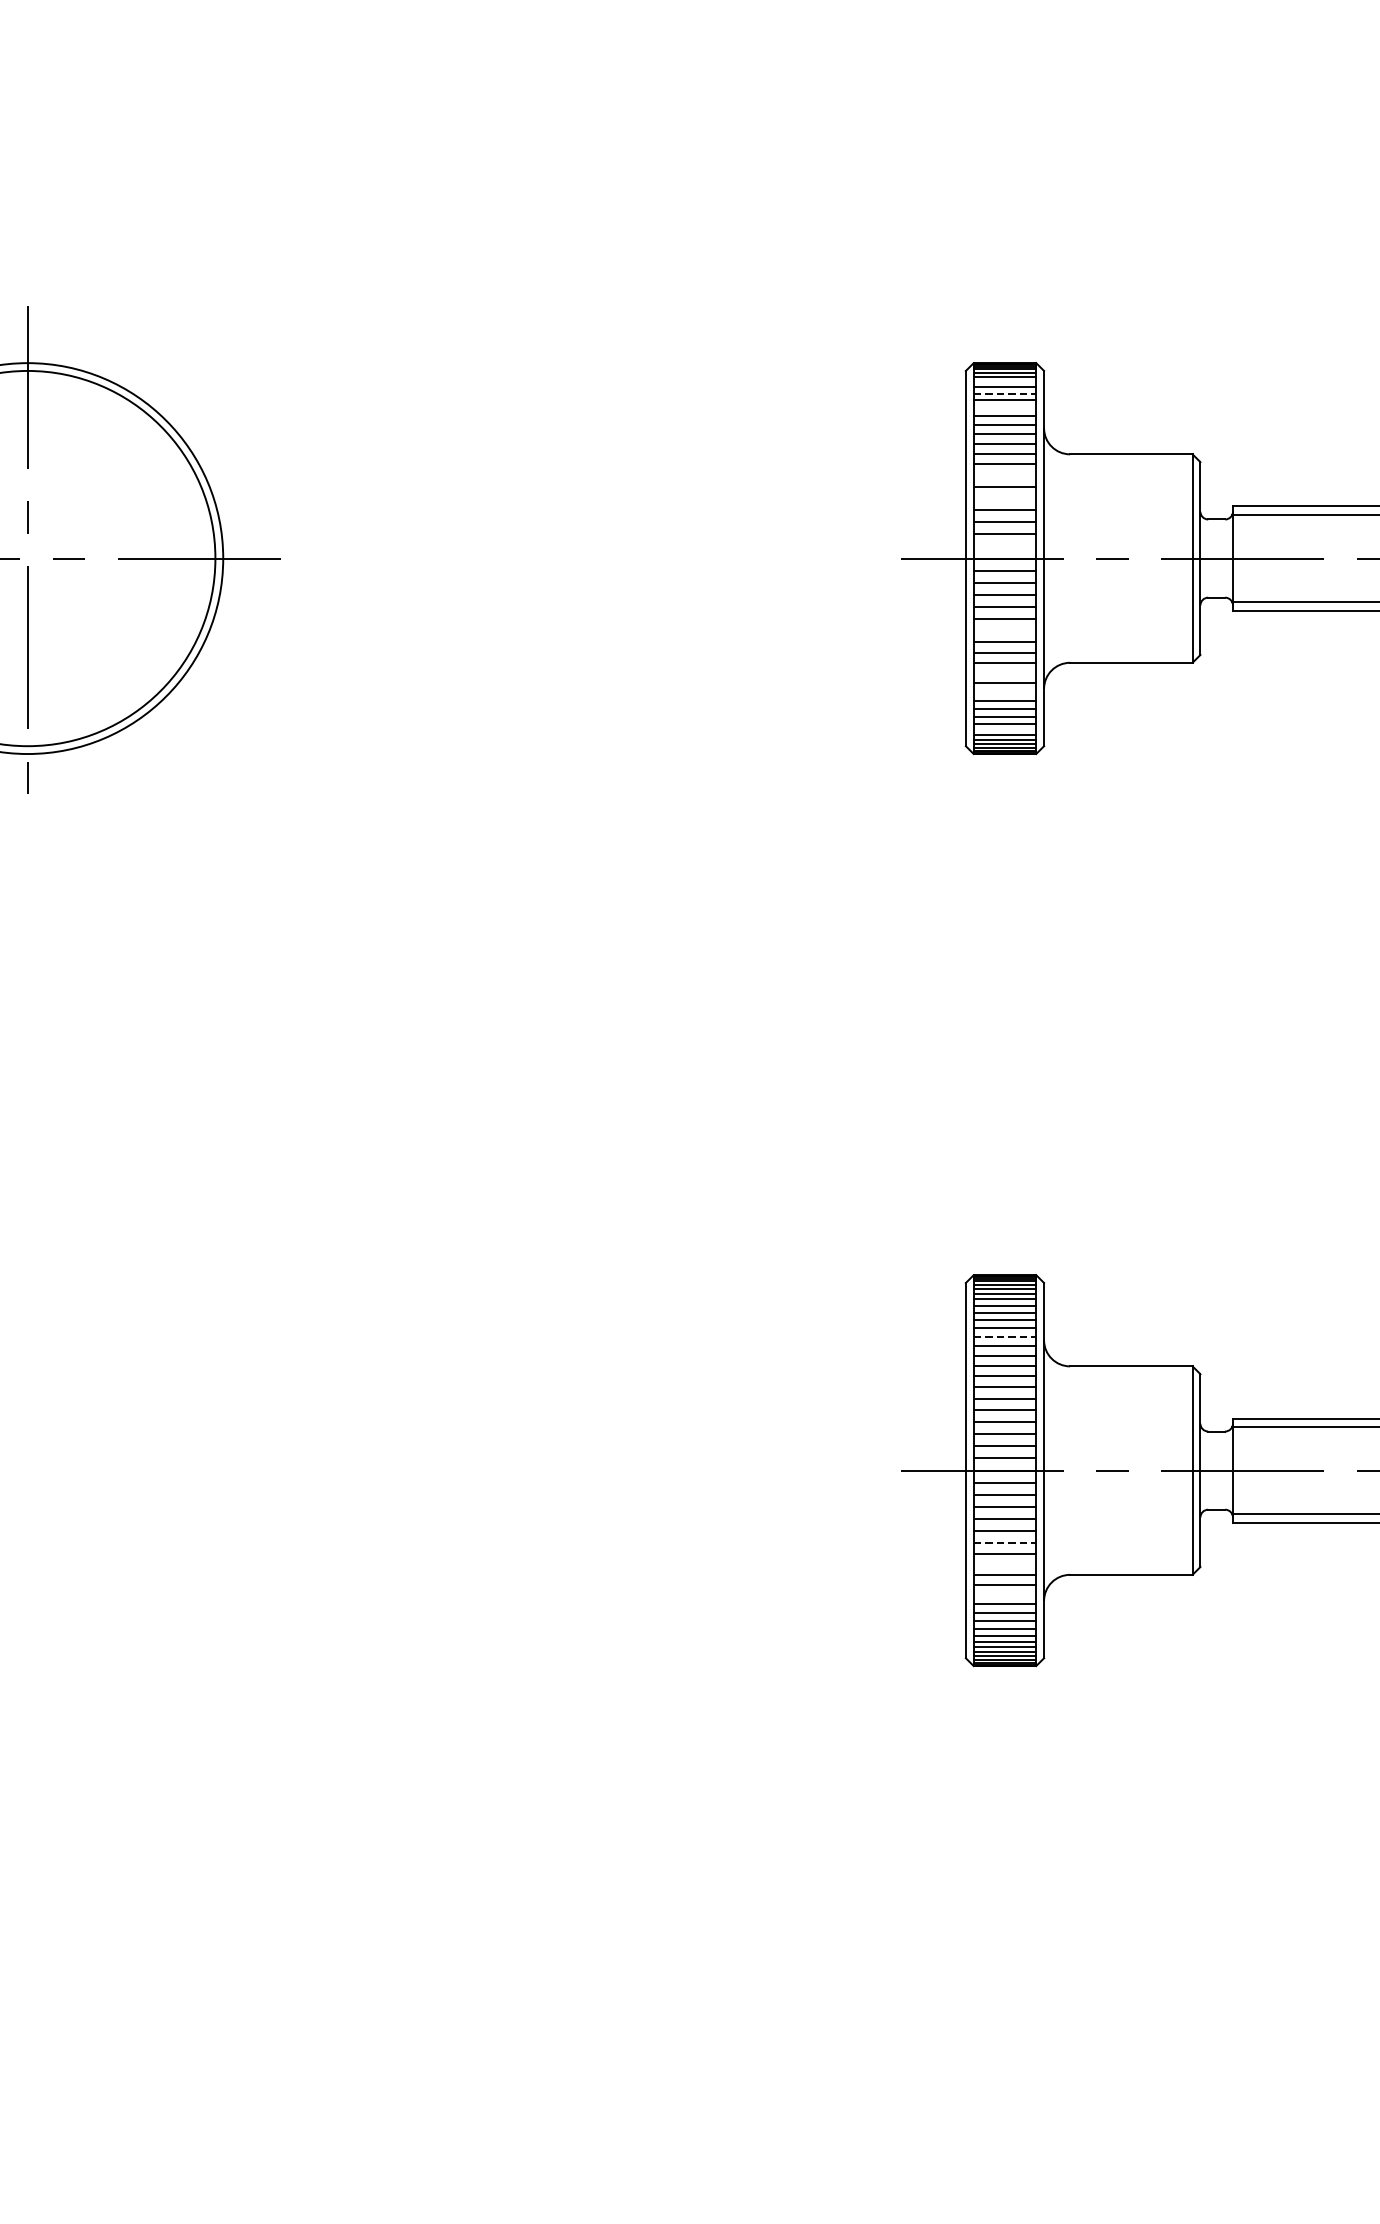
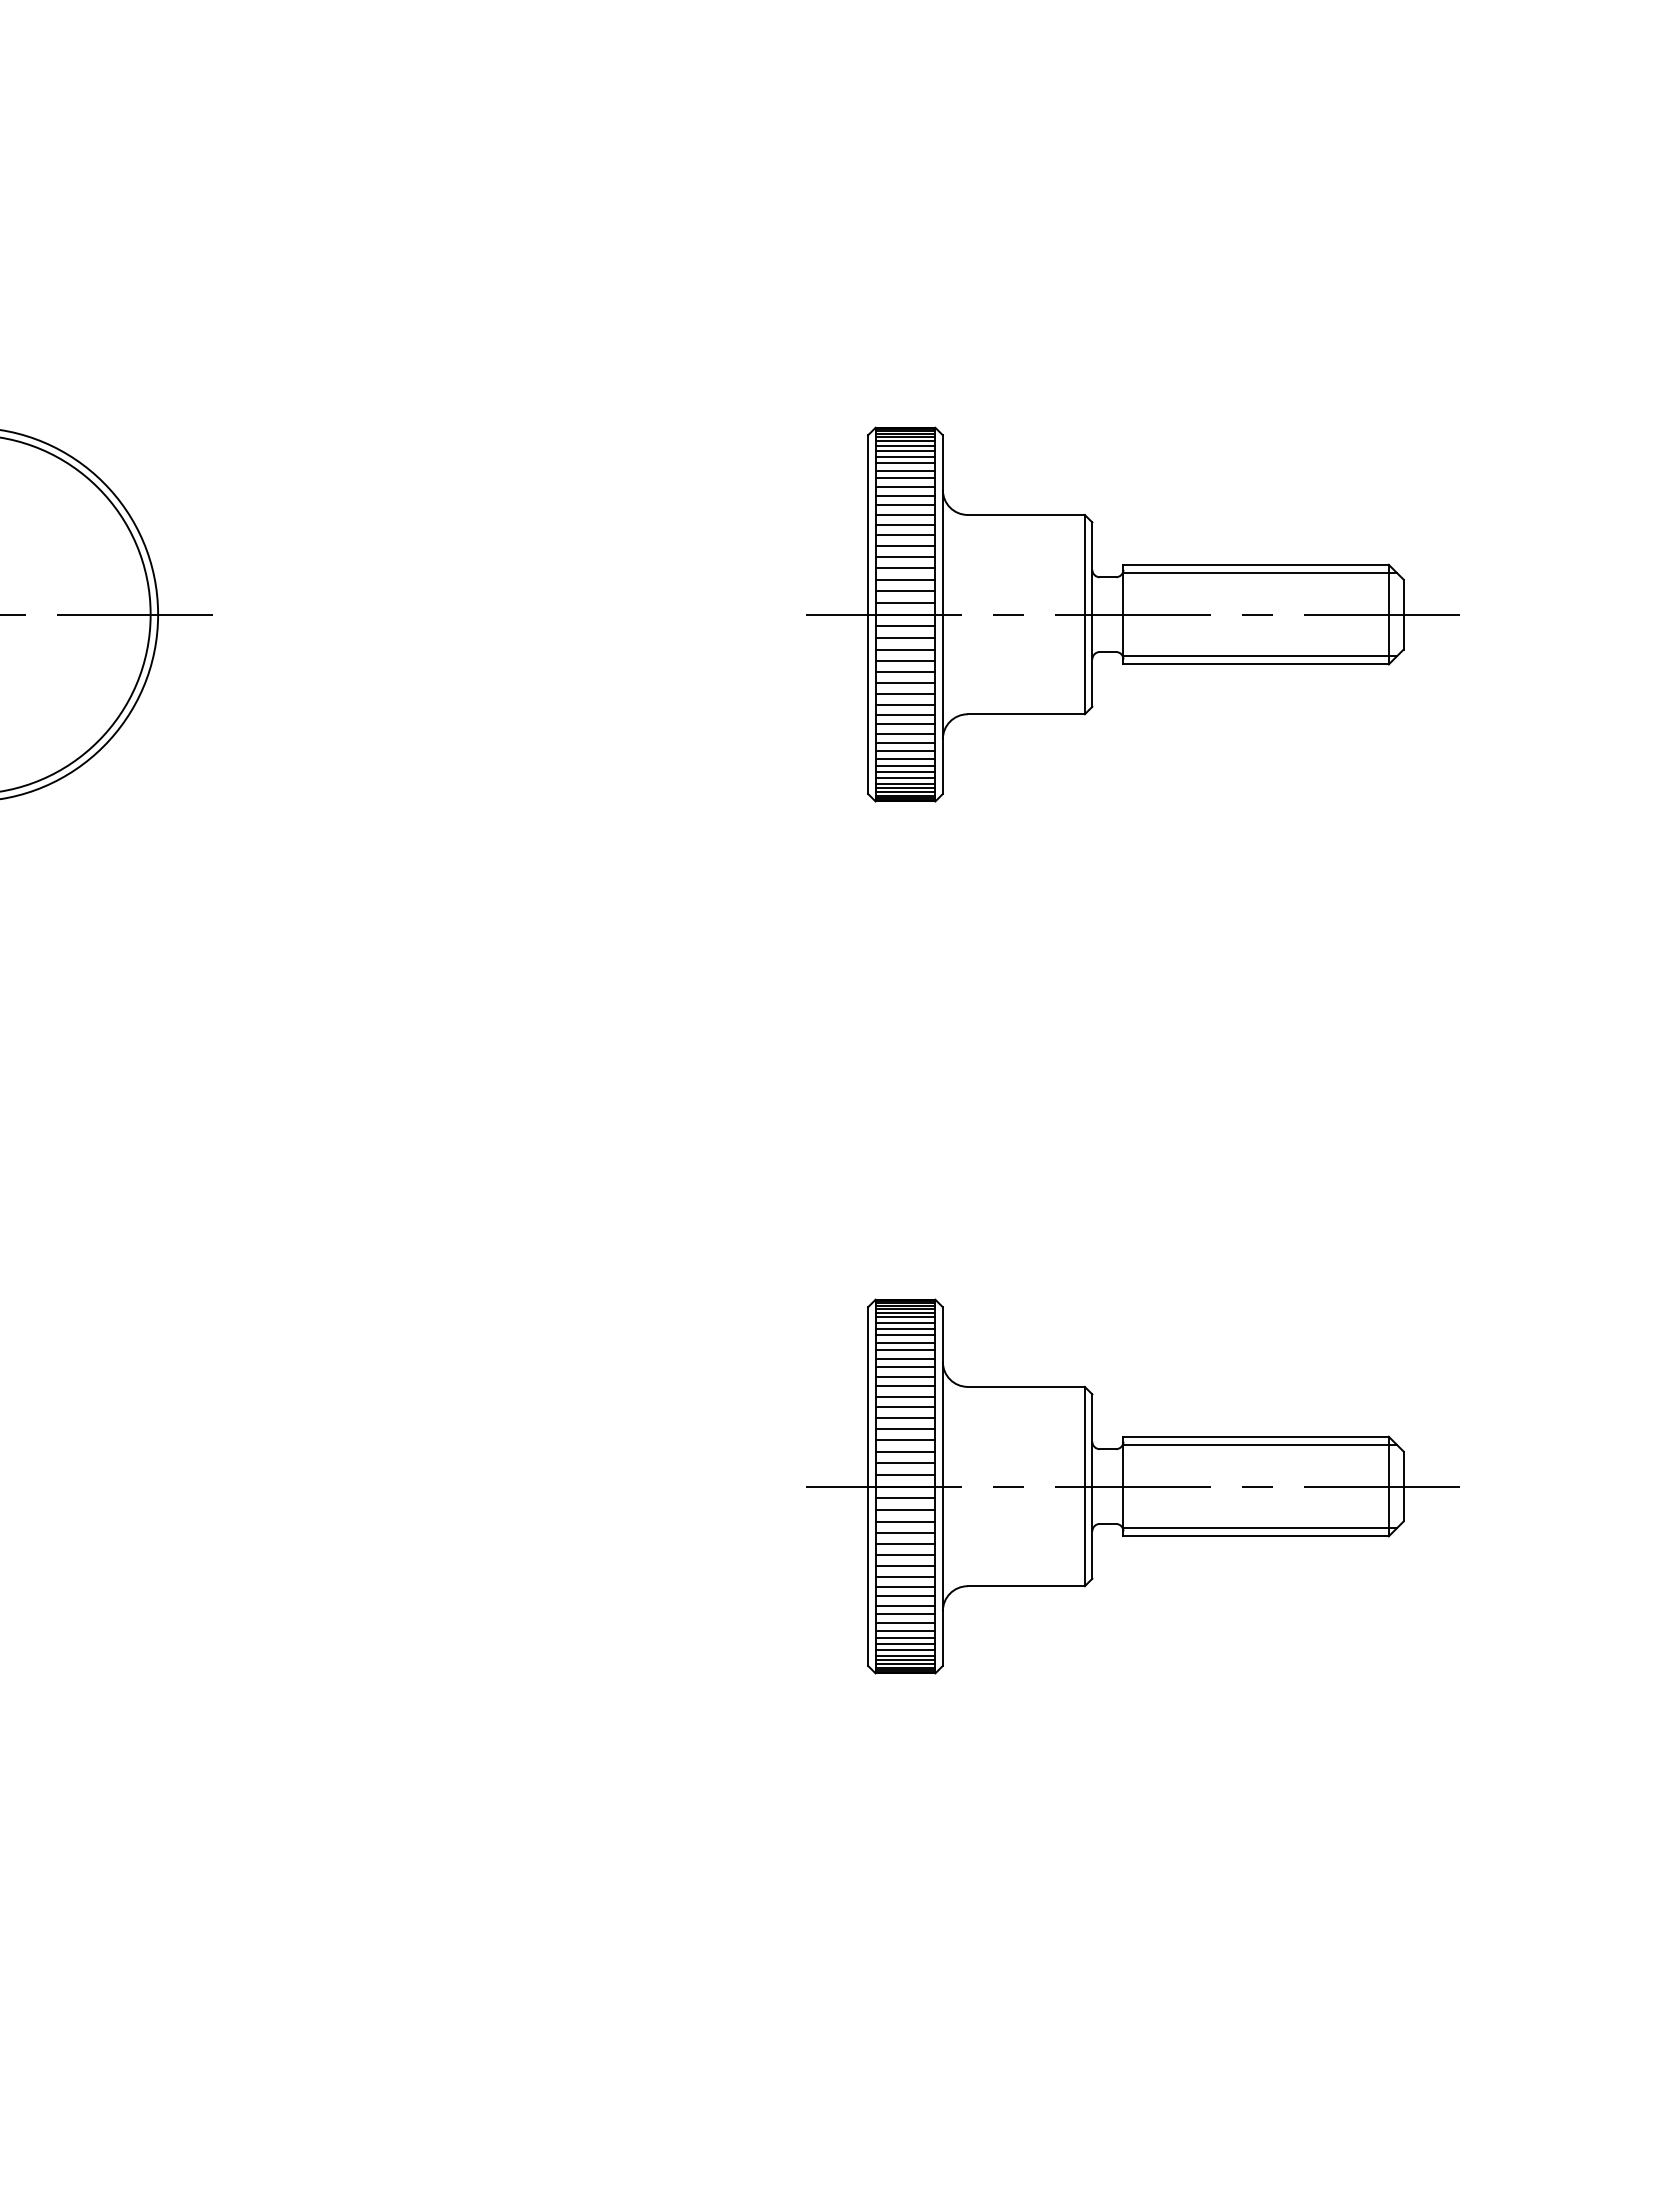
line: (1004, 381) -> (905, 445), added
line: (1004, 393) -> (905, 456), dashed -> solid
line: (1004, 407) -> (905, 470), added
line: (1004, 475) -> (905, 535), added
line: (1004, 497) -> (905, 556), added
line: (1004, 545) -> (905, 602), added
line: (1004, 630) -> (905, 683), added
line: (1004, 673) -> (905, 724), added
line: (1004, 692) -> (905, 742), added
line: (1004, 729) -> (905, 778), added
line: (1004, 1336) -> (905, 1358), dashed -> solid
line: (1004, 1542) -> (905, 1555), dashed -> solid
line: (1004, 1564) -> (905, 1576), added
line: (1004, 1595) -> (905, 1605), added

